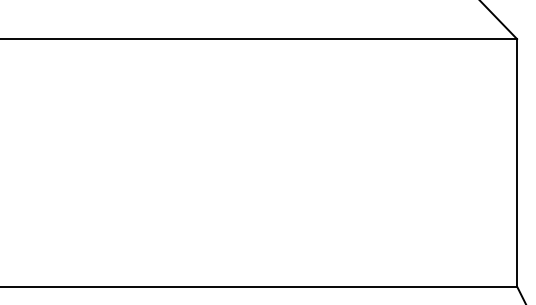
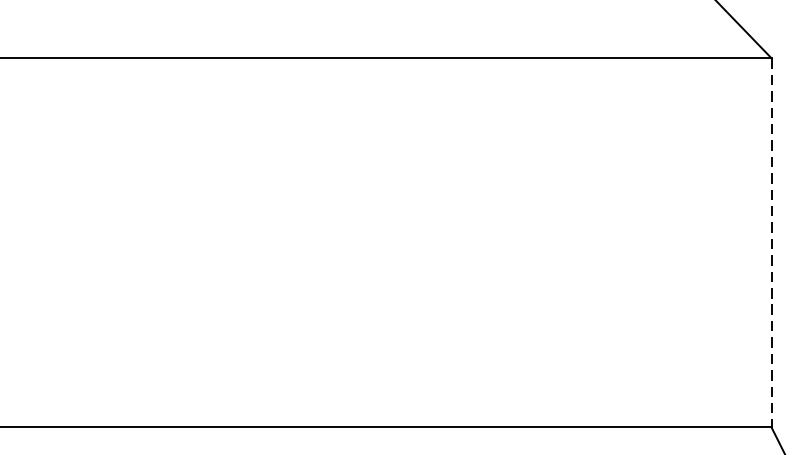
line: (517, 162) -> (772, 242), solid -> dashed

